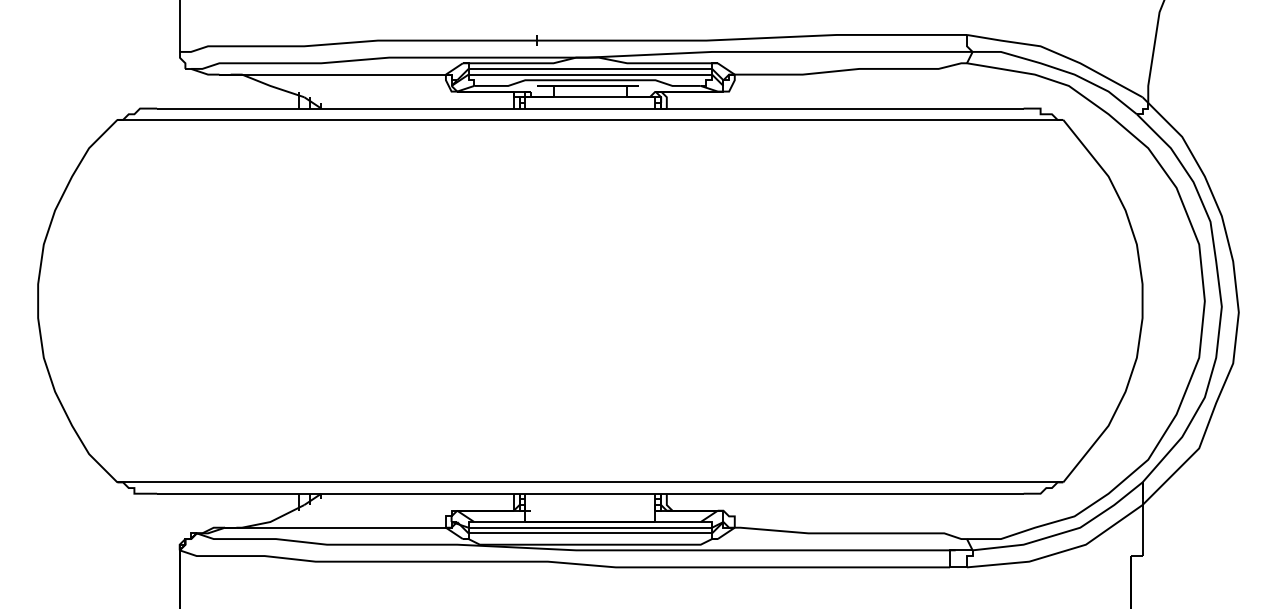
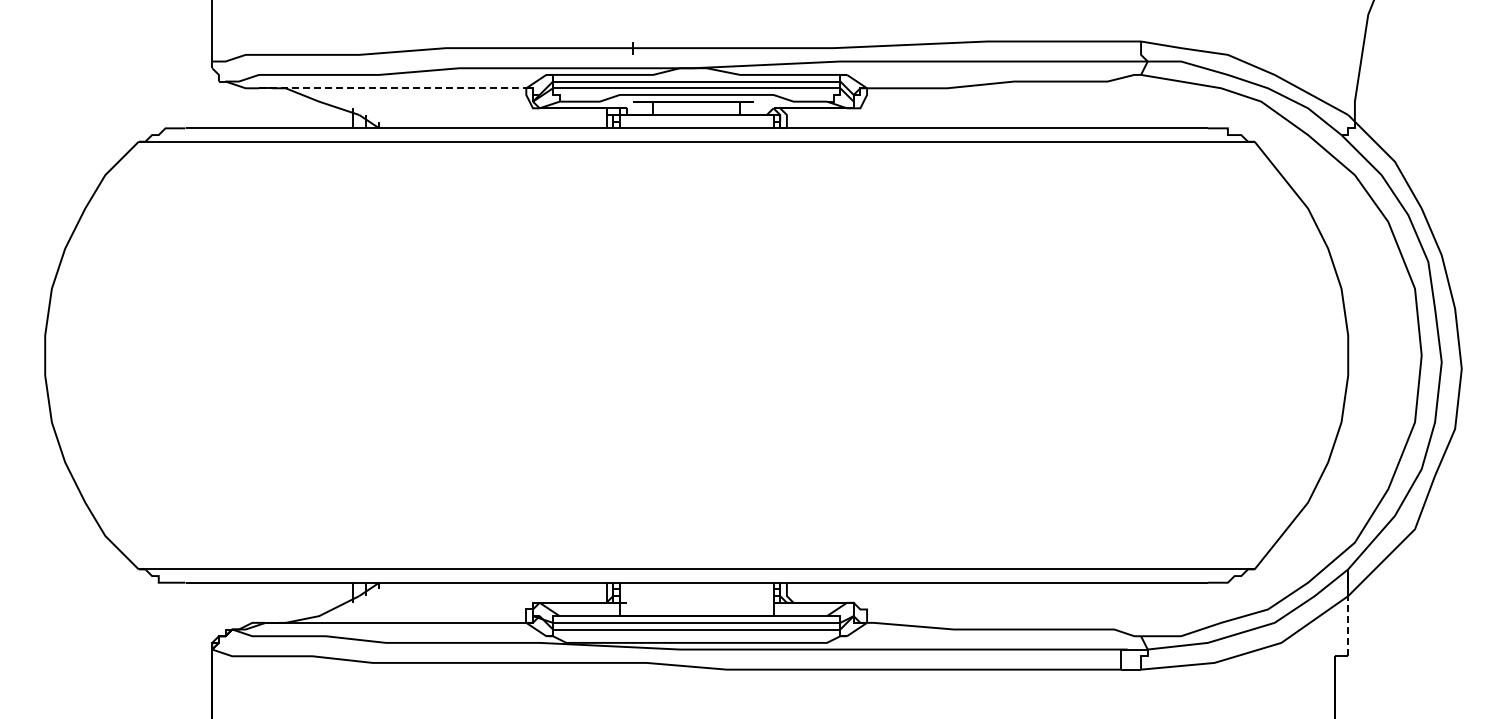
line: (332, 74) -> (392, 88), solid -> dashed
line: (1142, 529) -> (1348, 625), solid -> dashed

